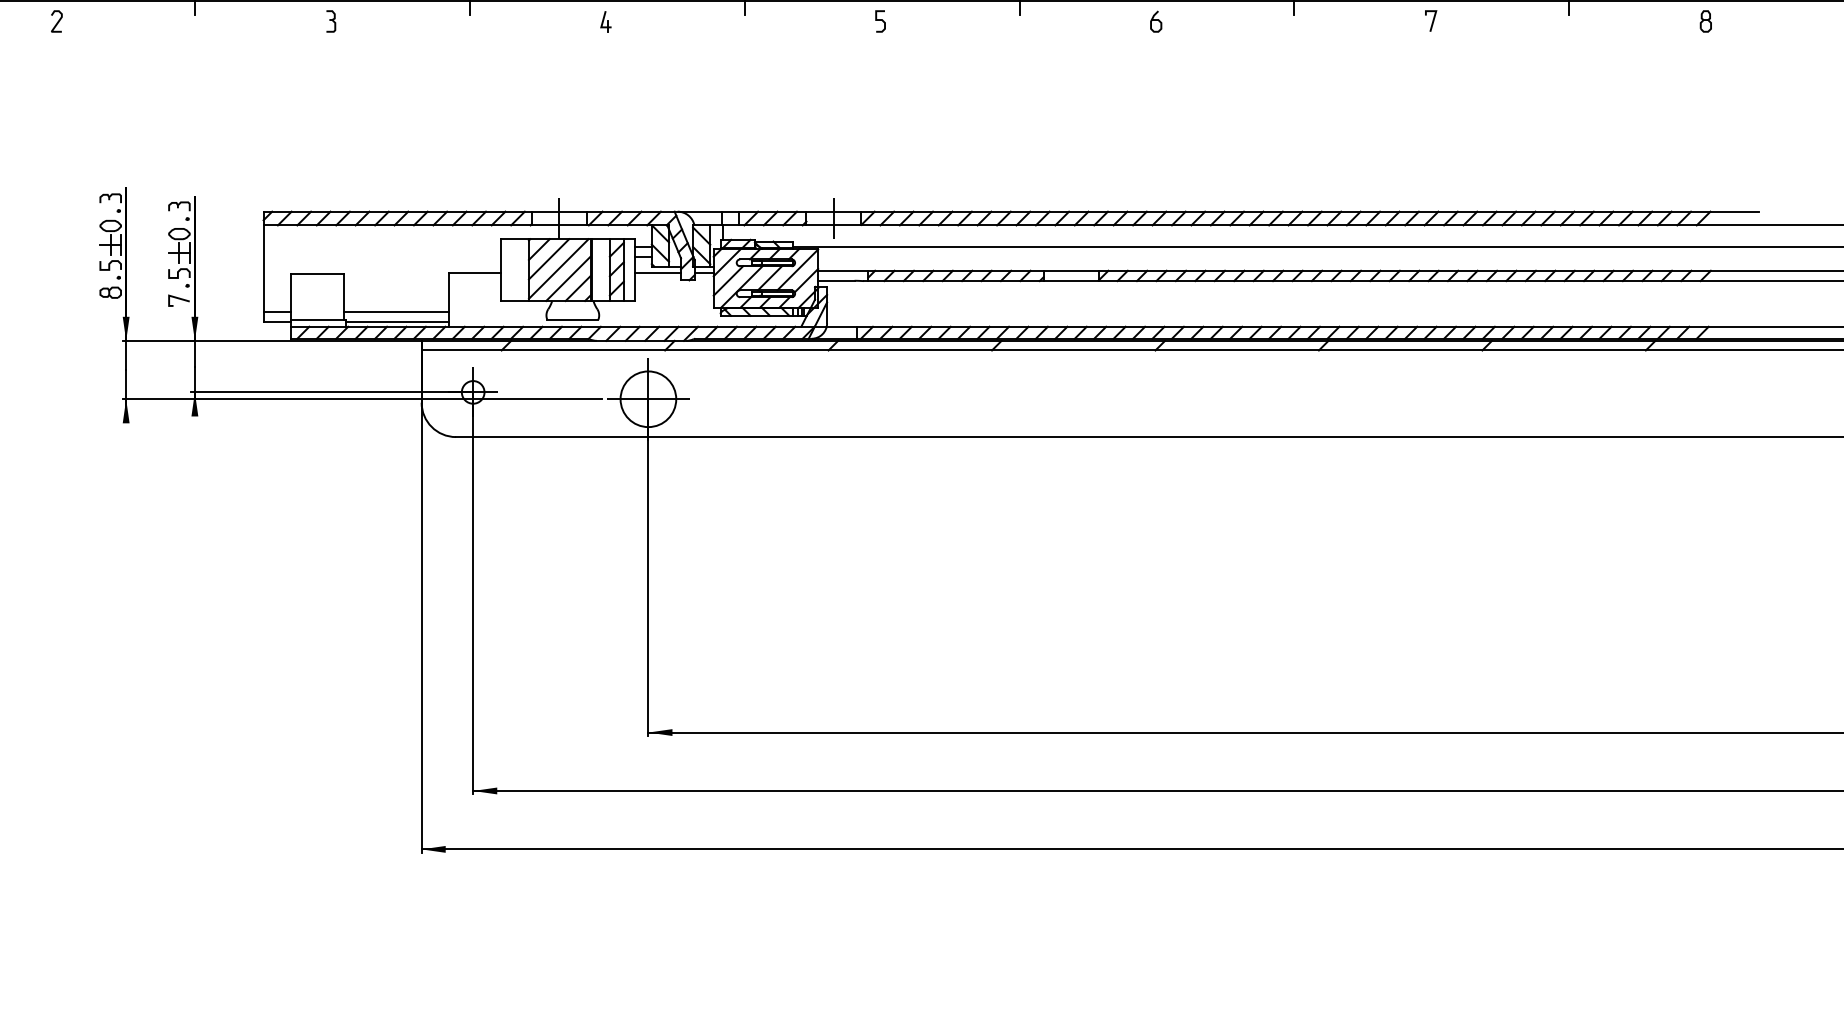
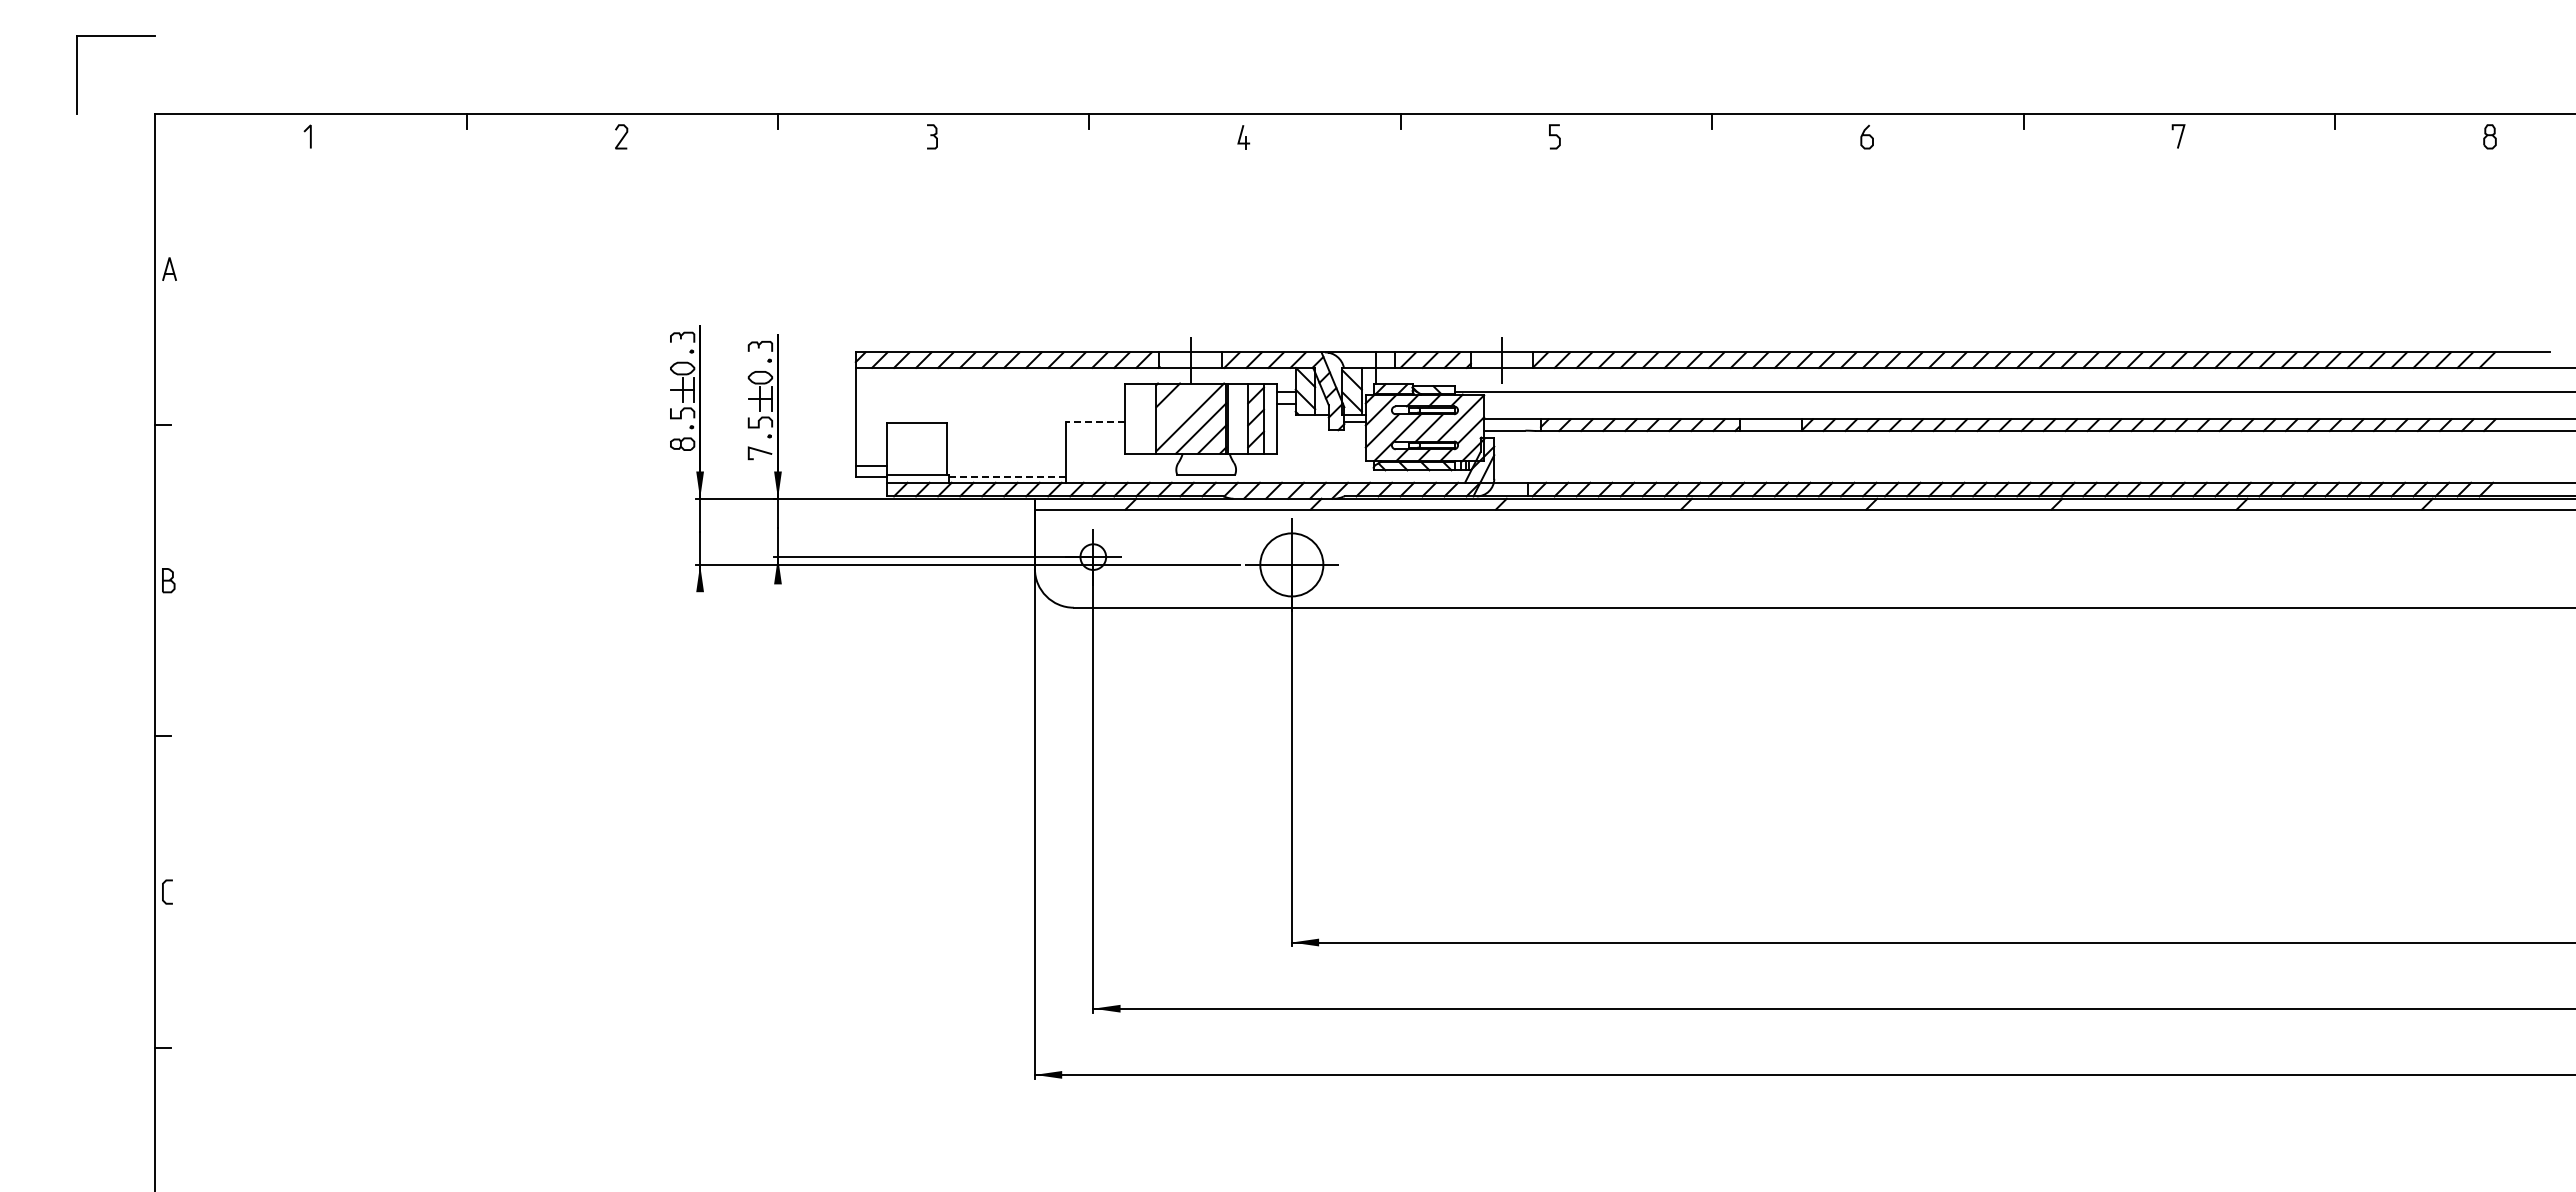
line: (549, 259) -> (1179, 406), removed
line: (475, 272) -> (1095, 421), solid -> dashed
line: (657, 272) -> (1302, 421), removed
line: (396, 312) -> (1006, 466), removed
line: (397, 321) -> (1007, 476), solid -> dashed

